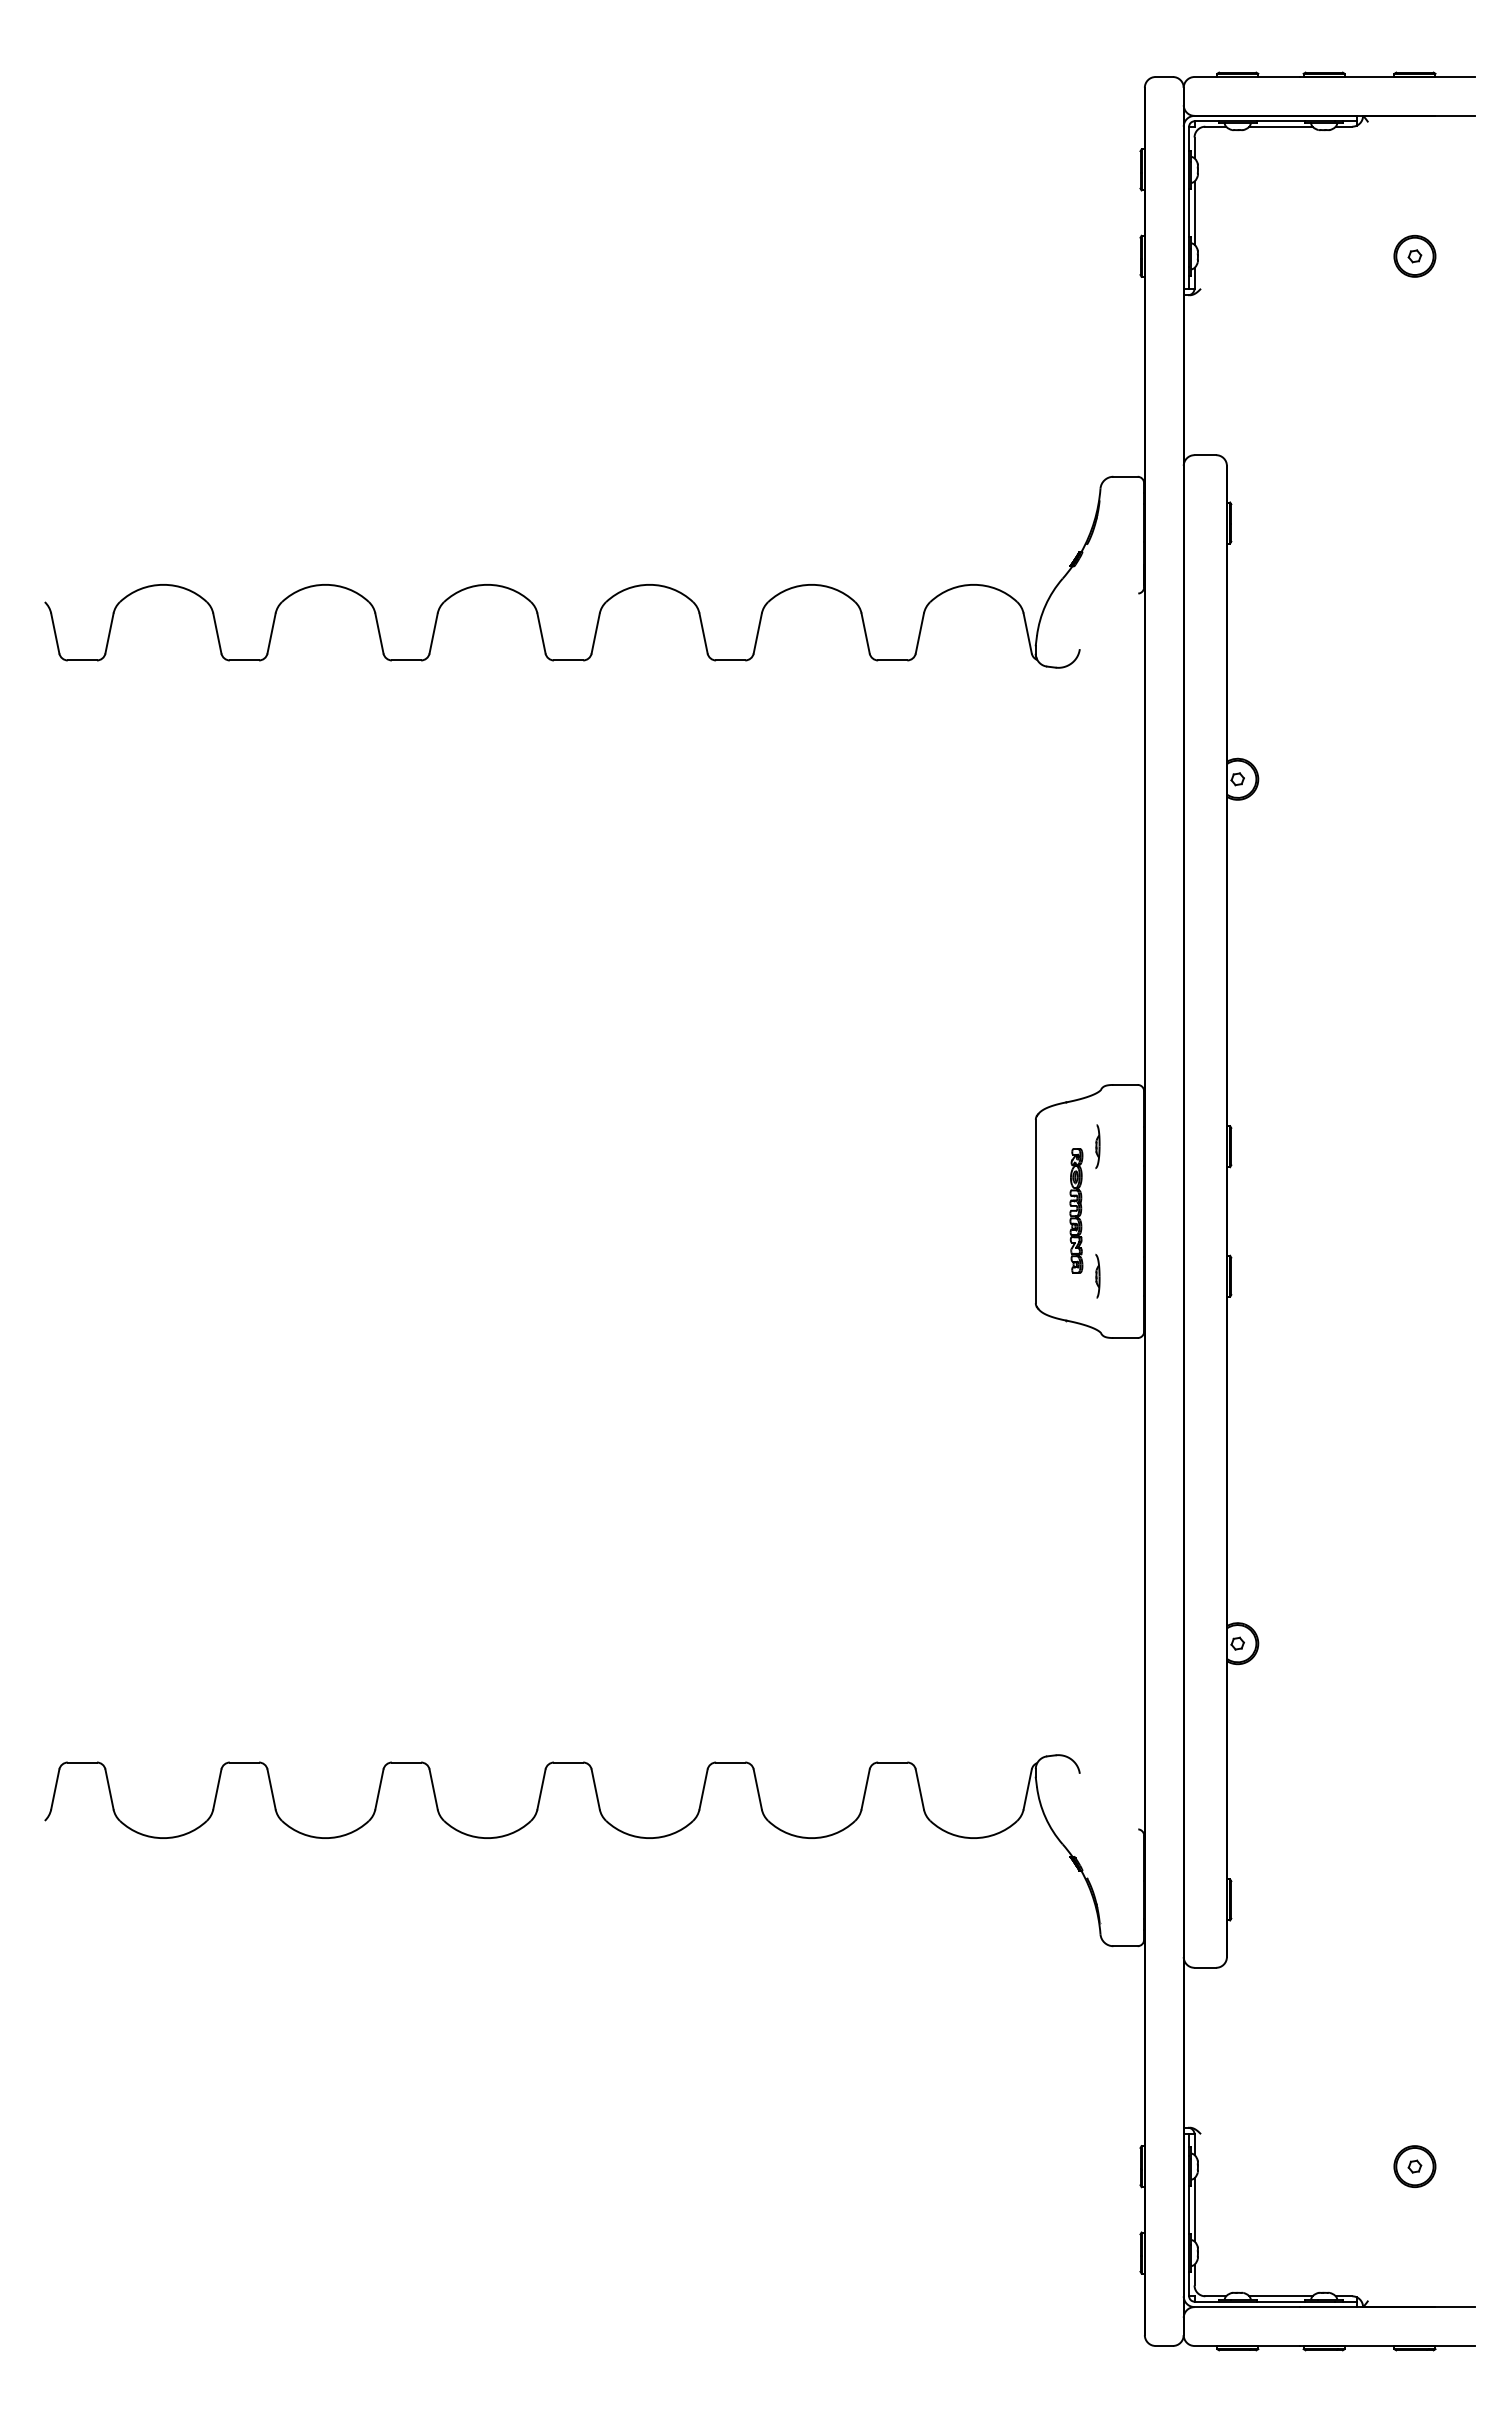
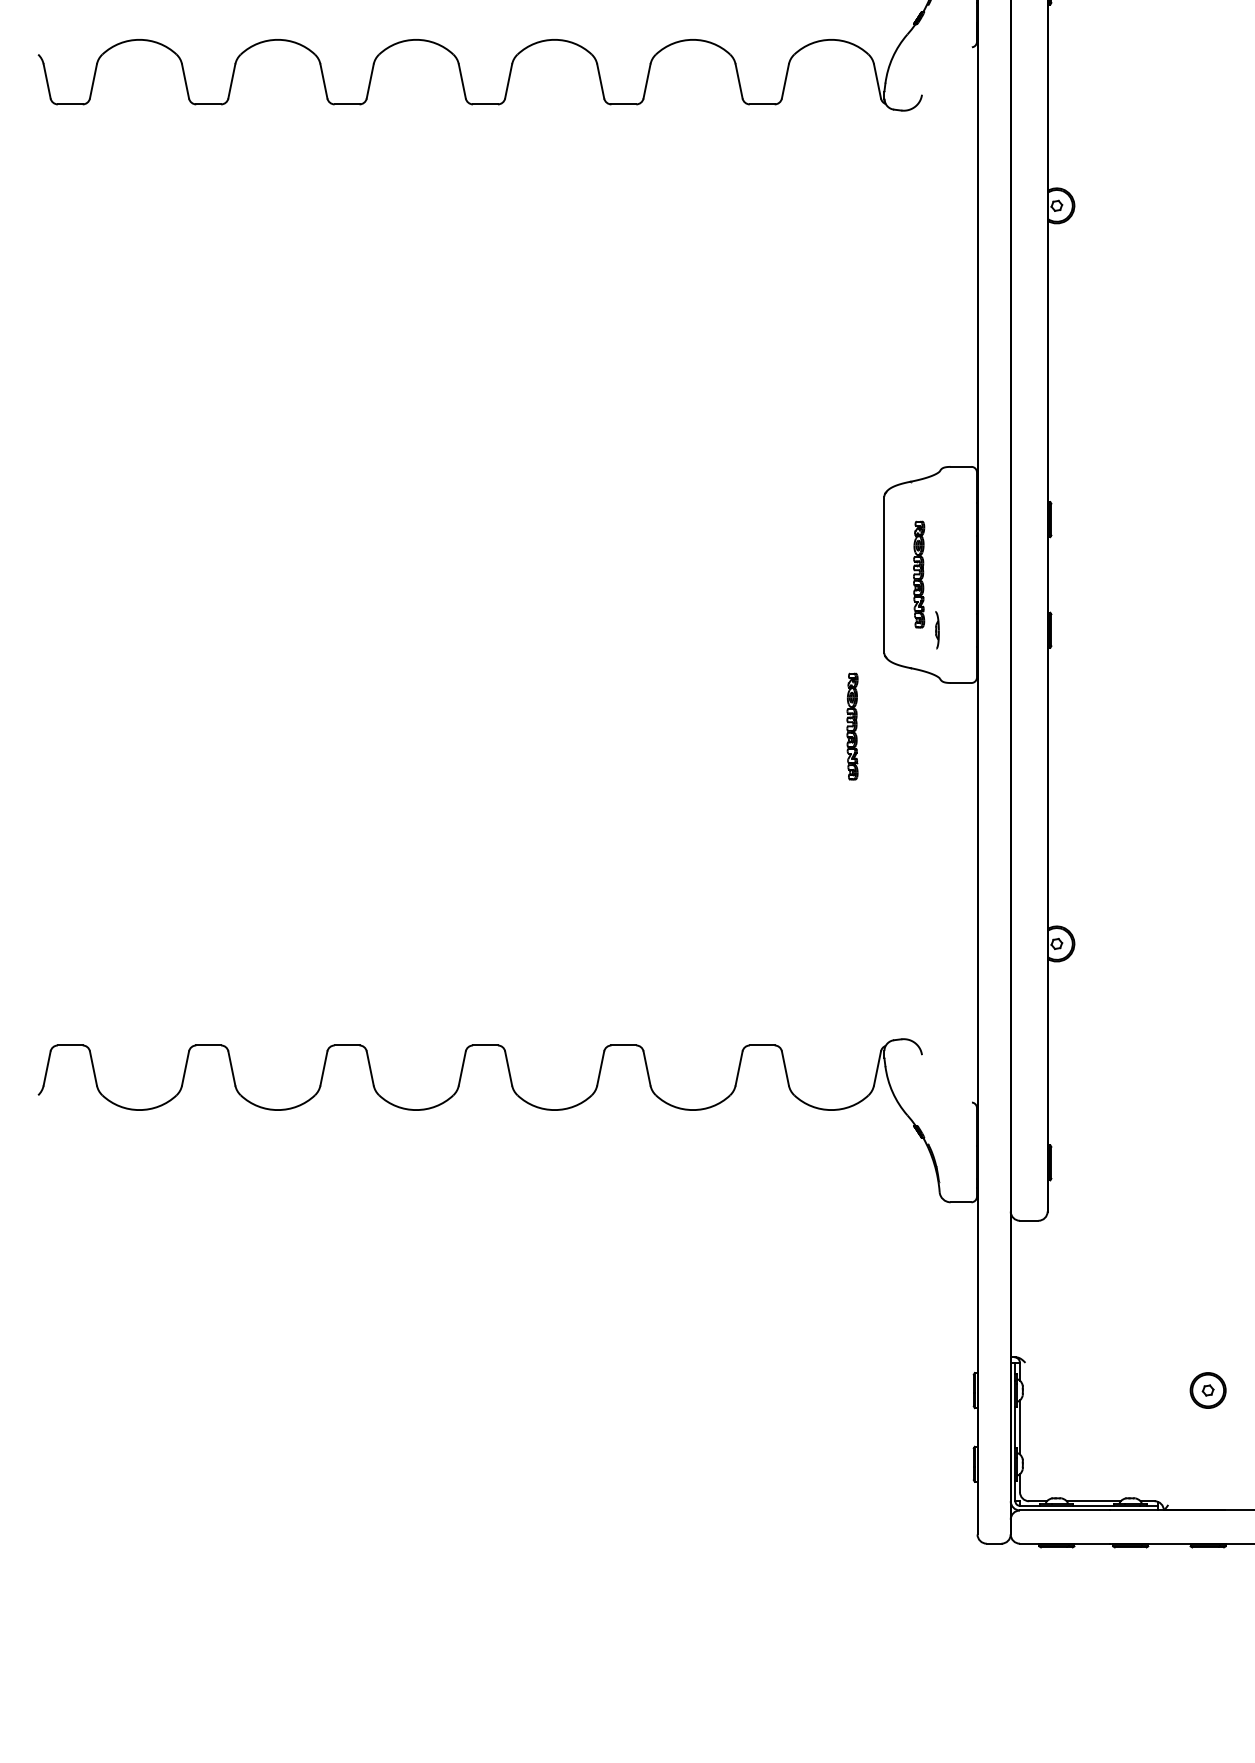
part: (1097, 1146) -> (937, 519), removed
part: (998, 1388) -> (852, 726), added

